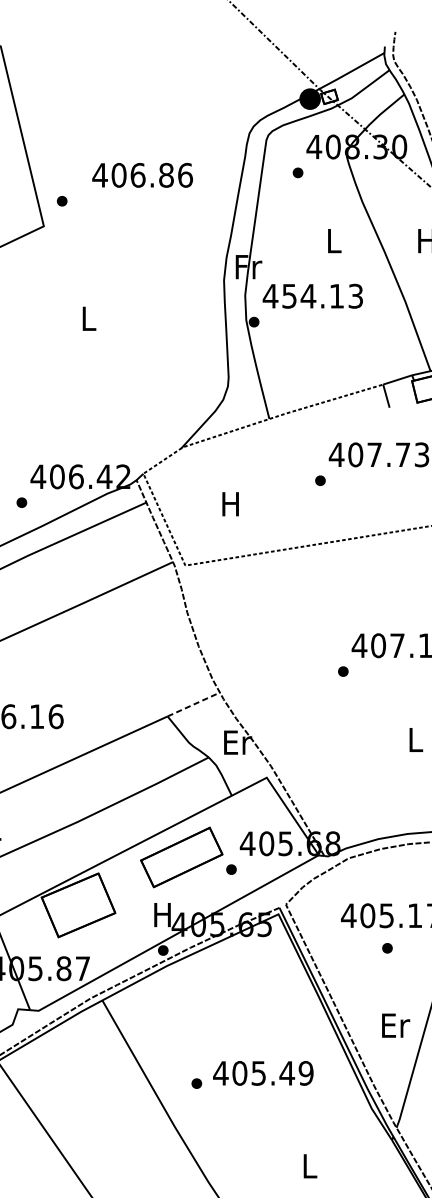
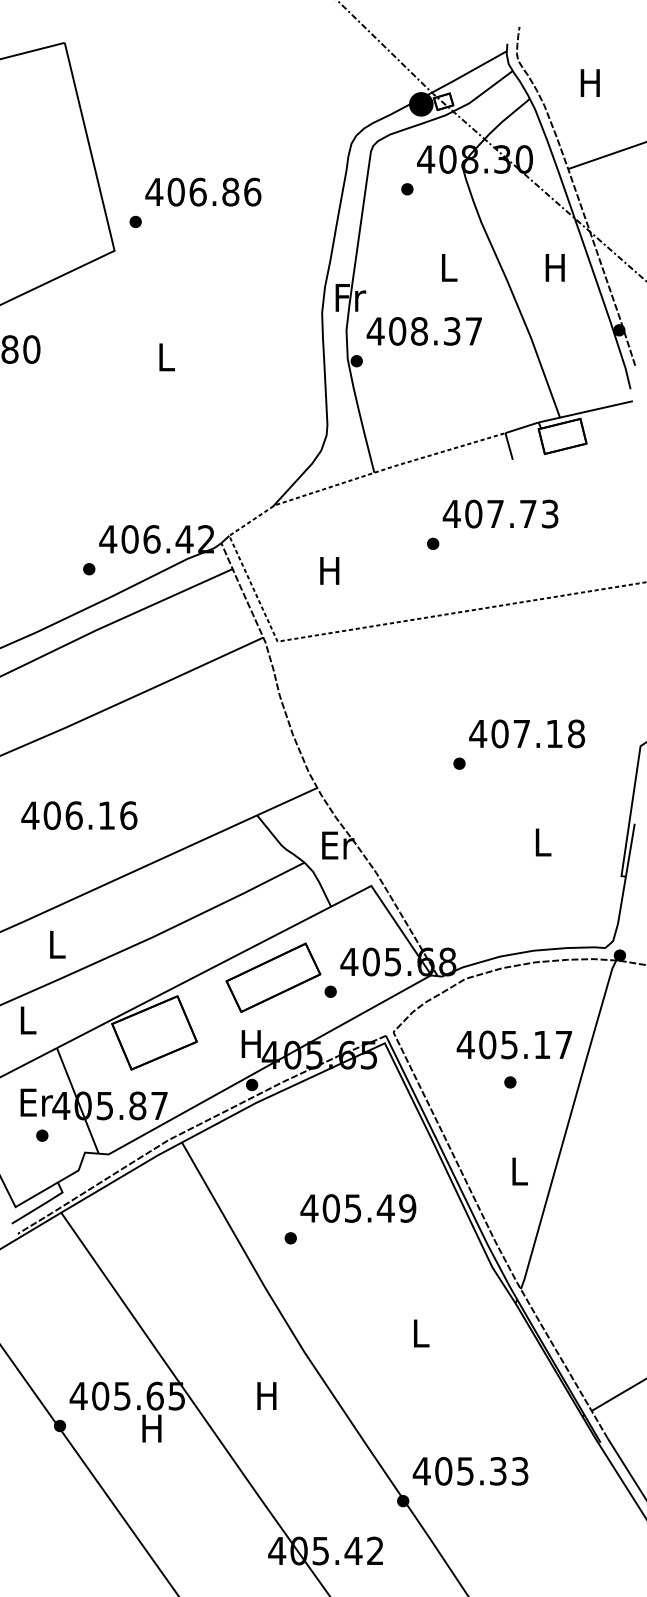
text: (142, 174) -> (203, 191), moved
text: (322, 296) -> (435, 331), 454.13 -> 408.37
line: (193, 704) -> (287, 801), dashed -> solid
text: (396, 1025) -> (520, 1171), Er -> L
text: (263, 1073) -> (358, 1208), moved

